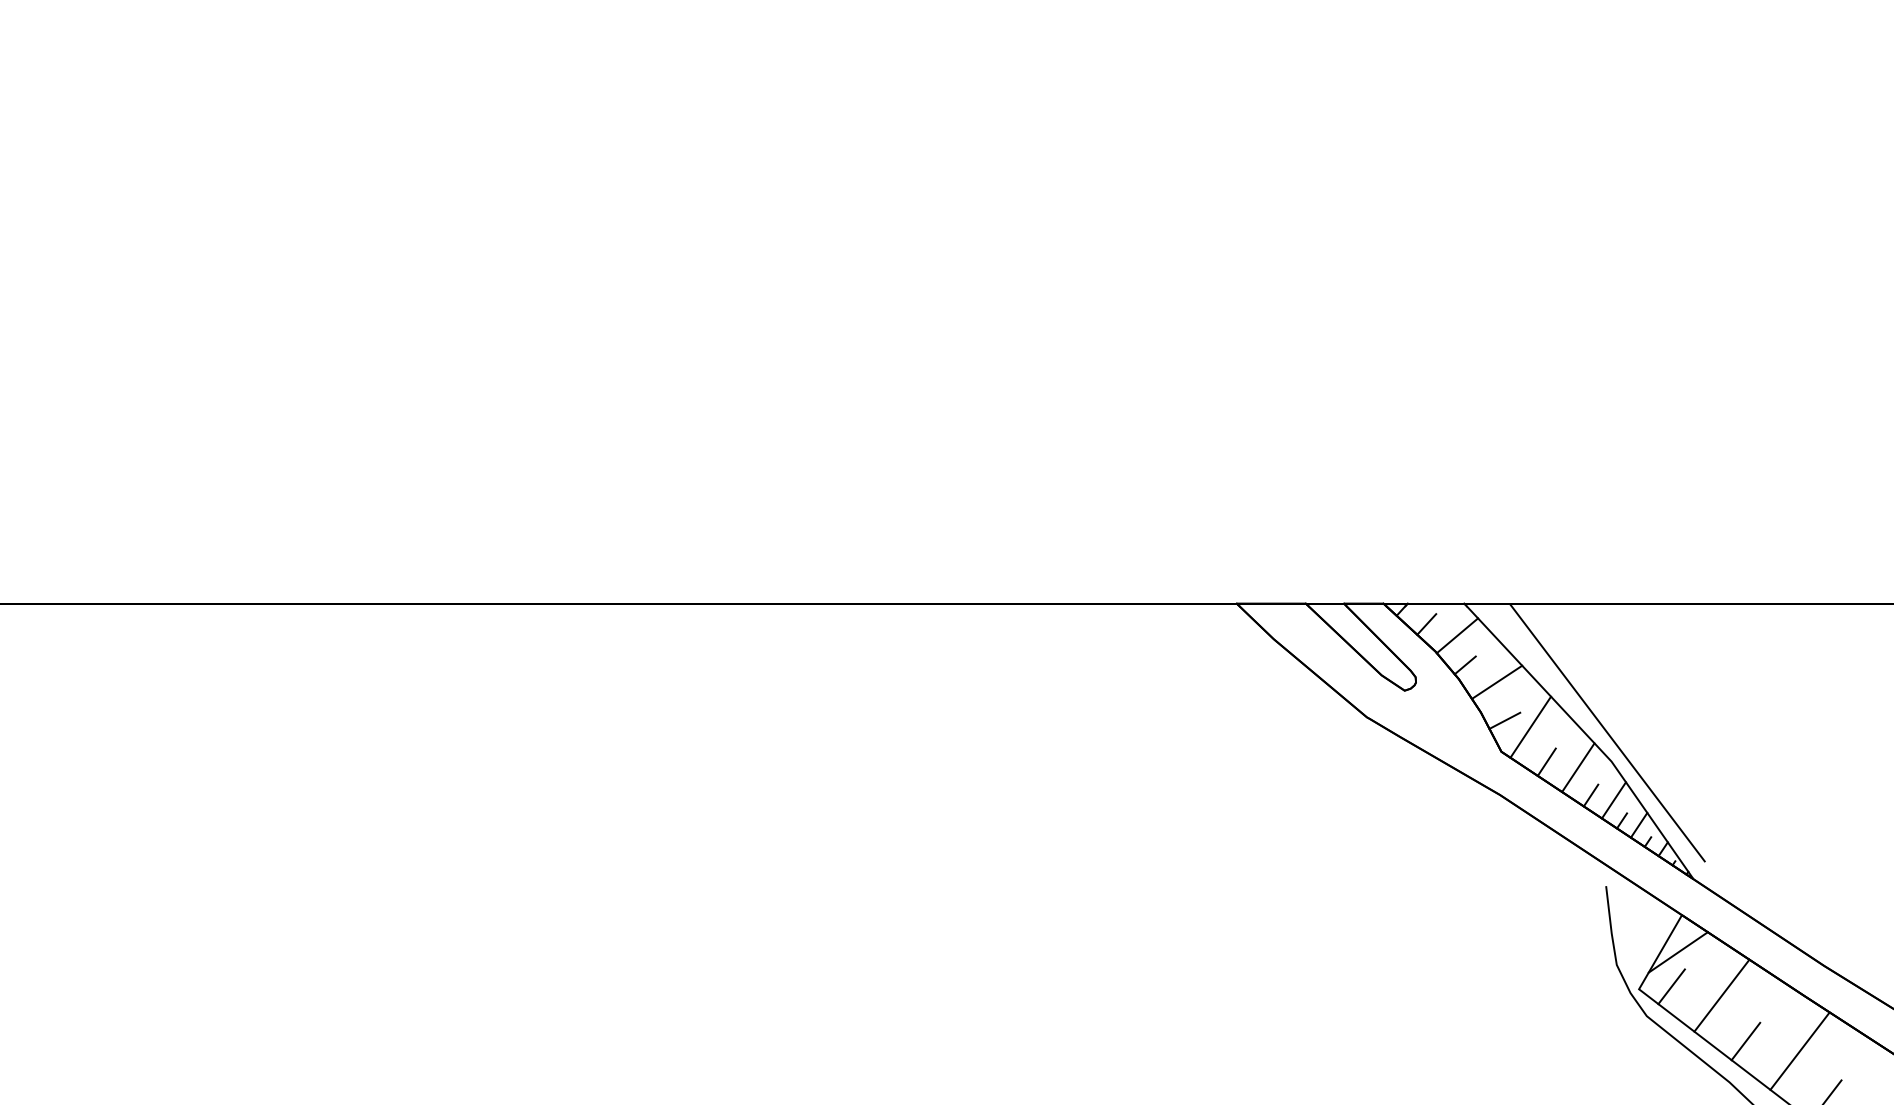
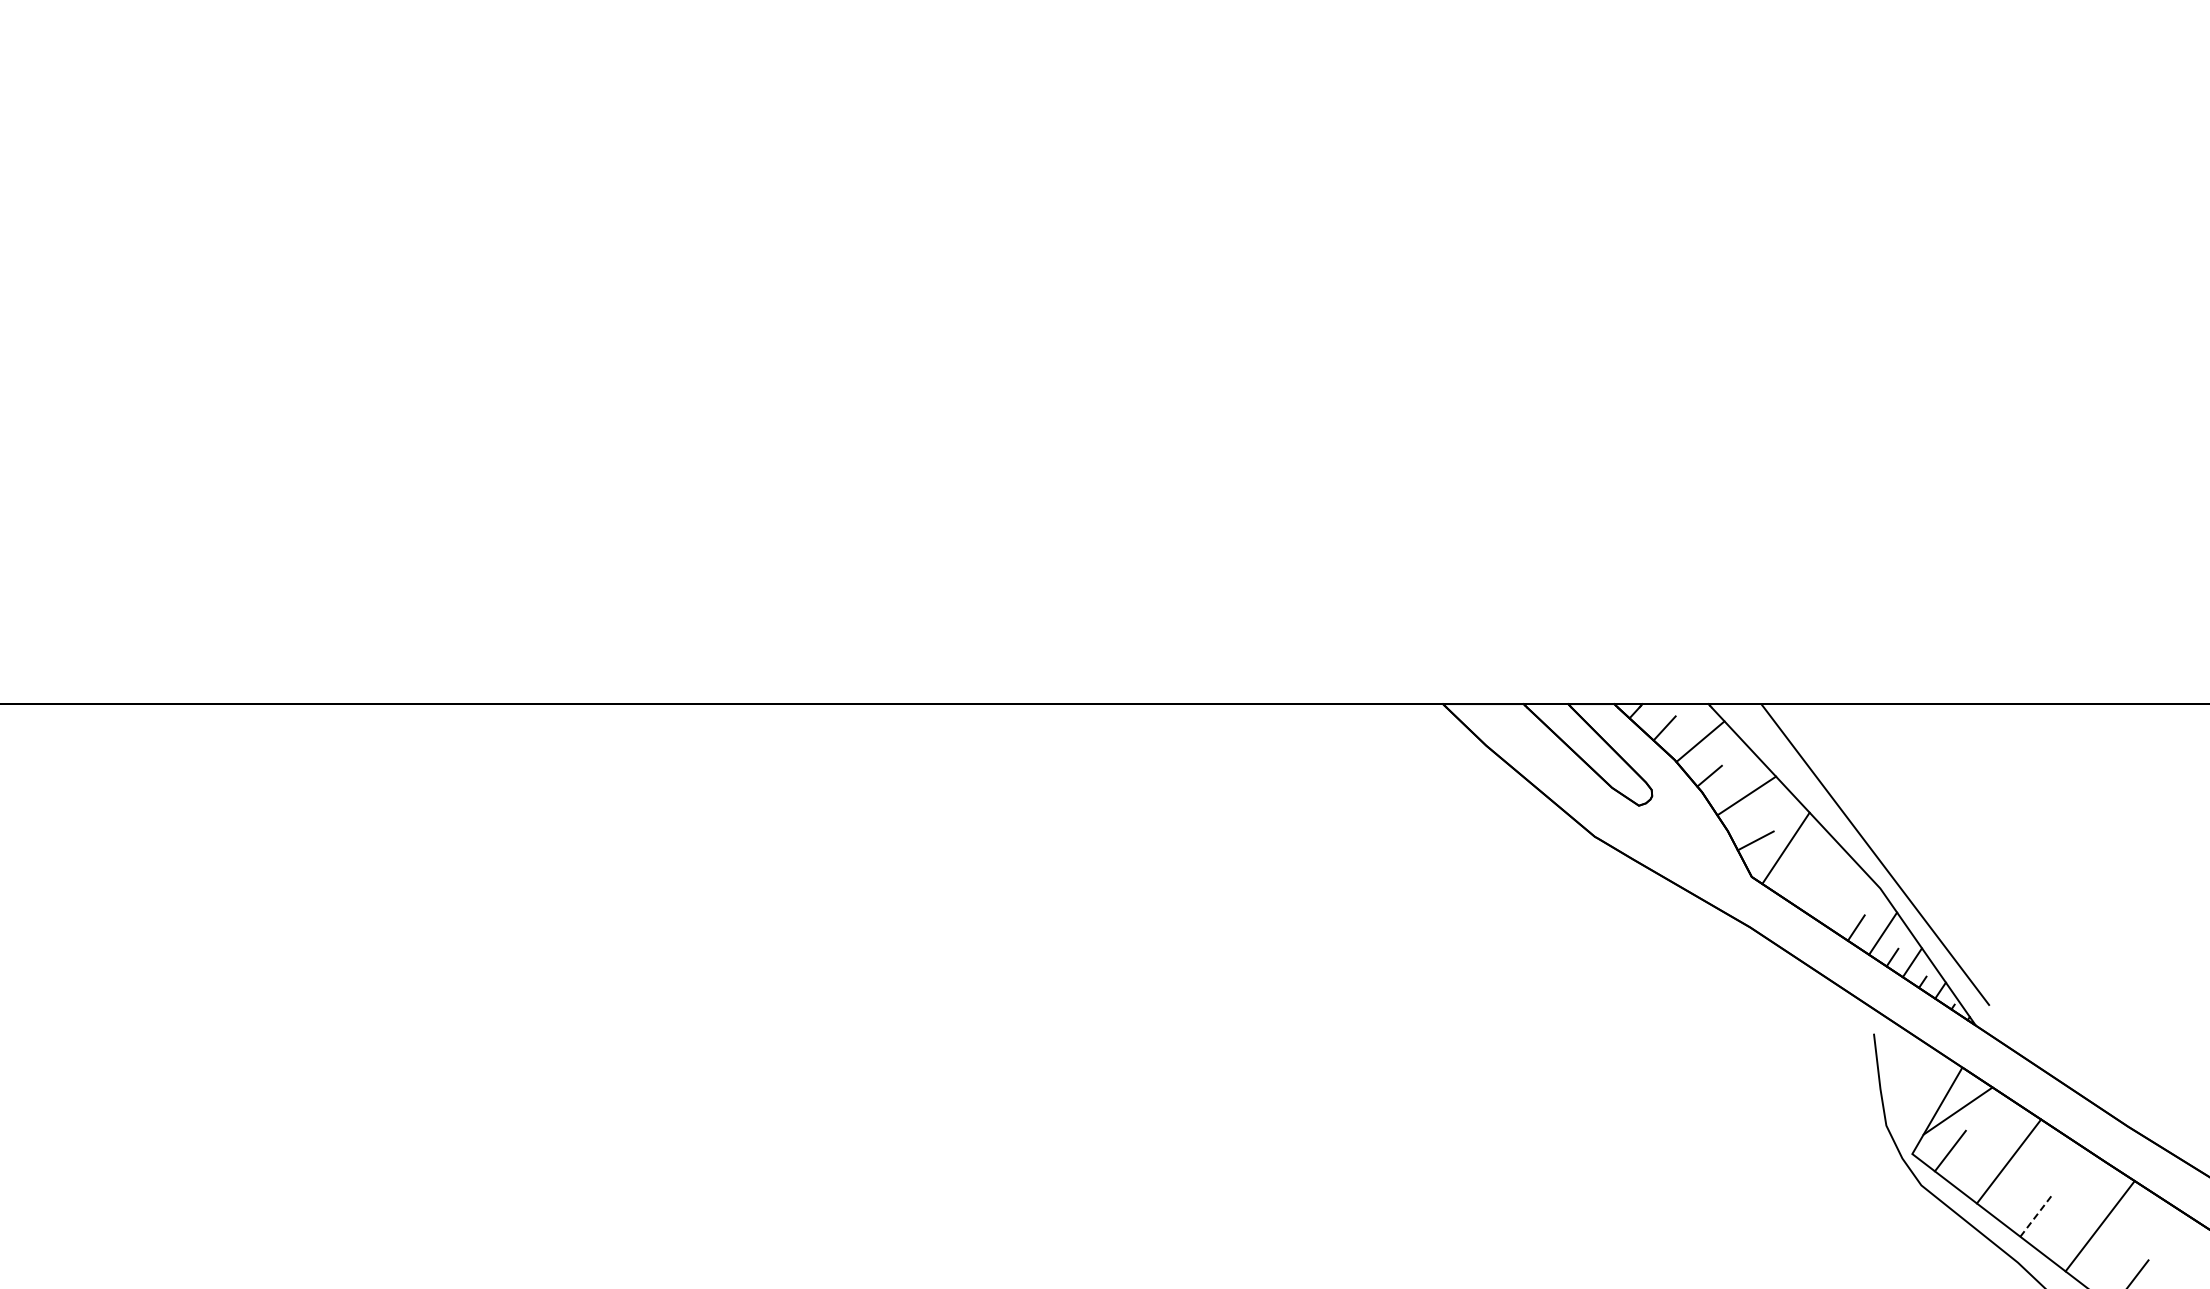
line: (1546, 762) -> (1804, 889), removed
line: (1578, 767) -> (1841, 895), removed
line: (1746, 1041) -> (2037, 1214), solid -> dashed

